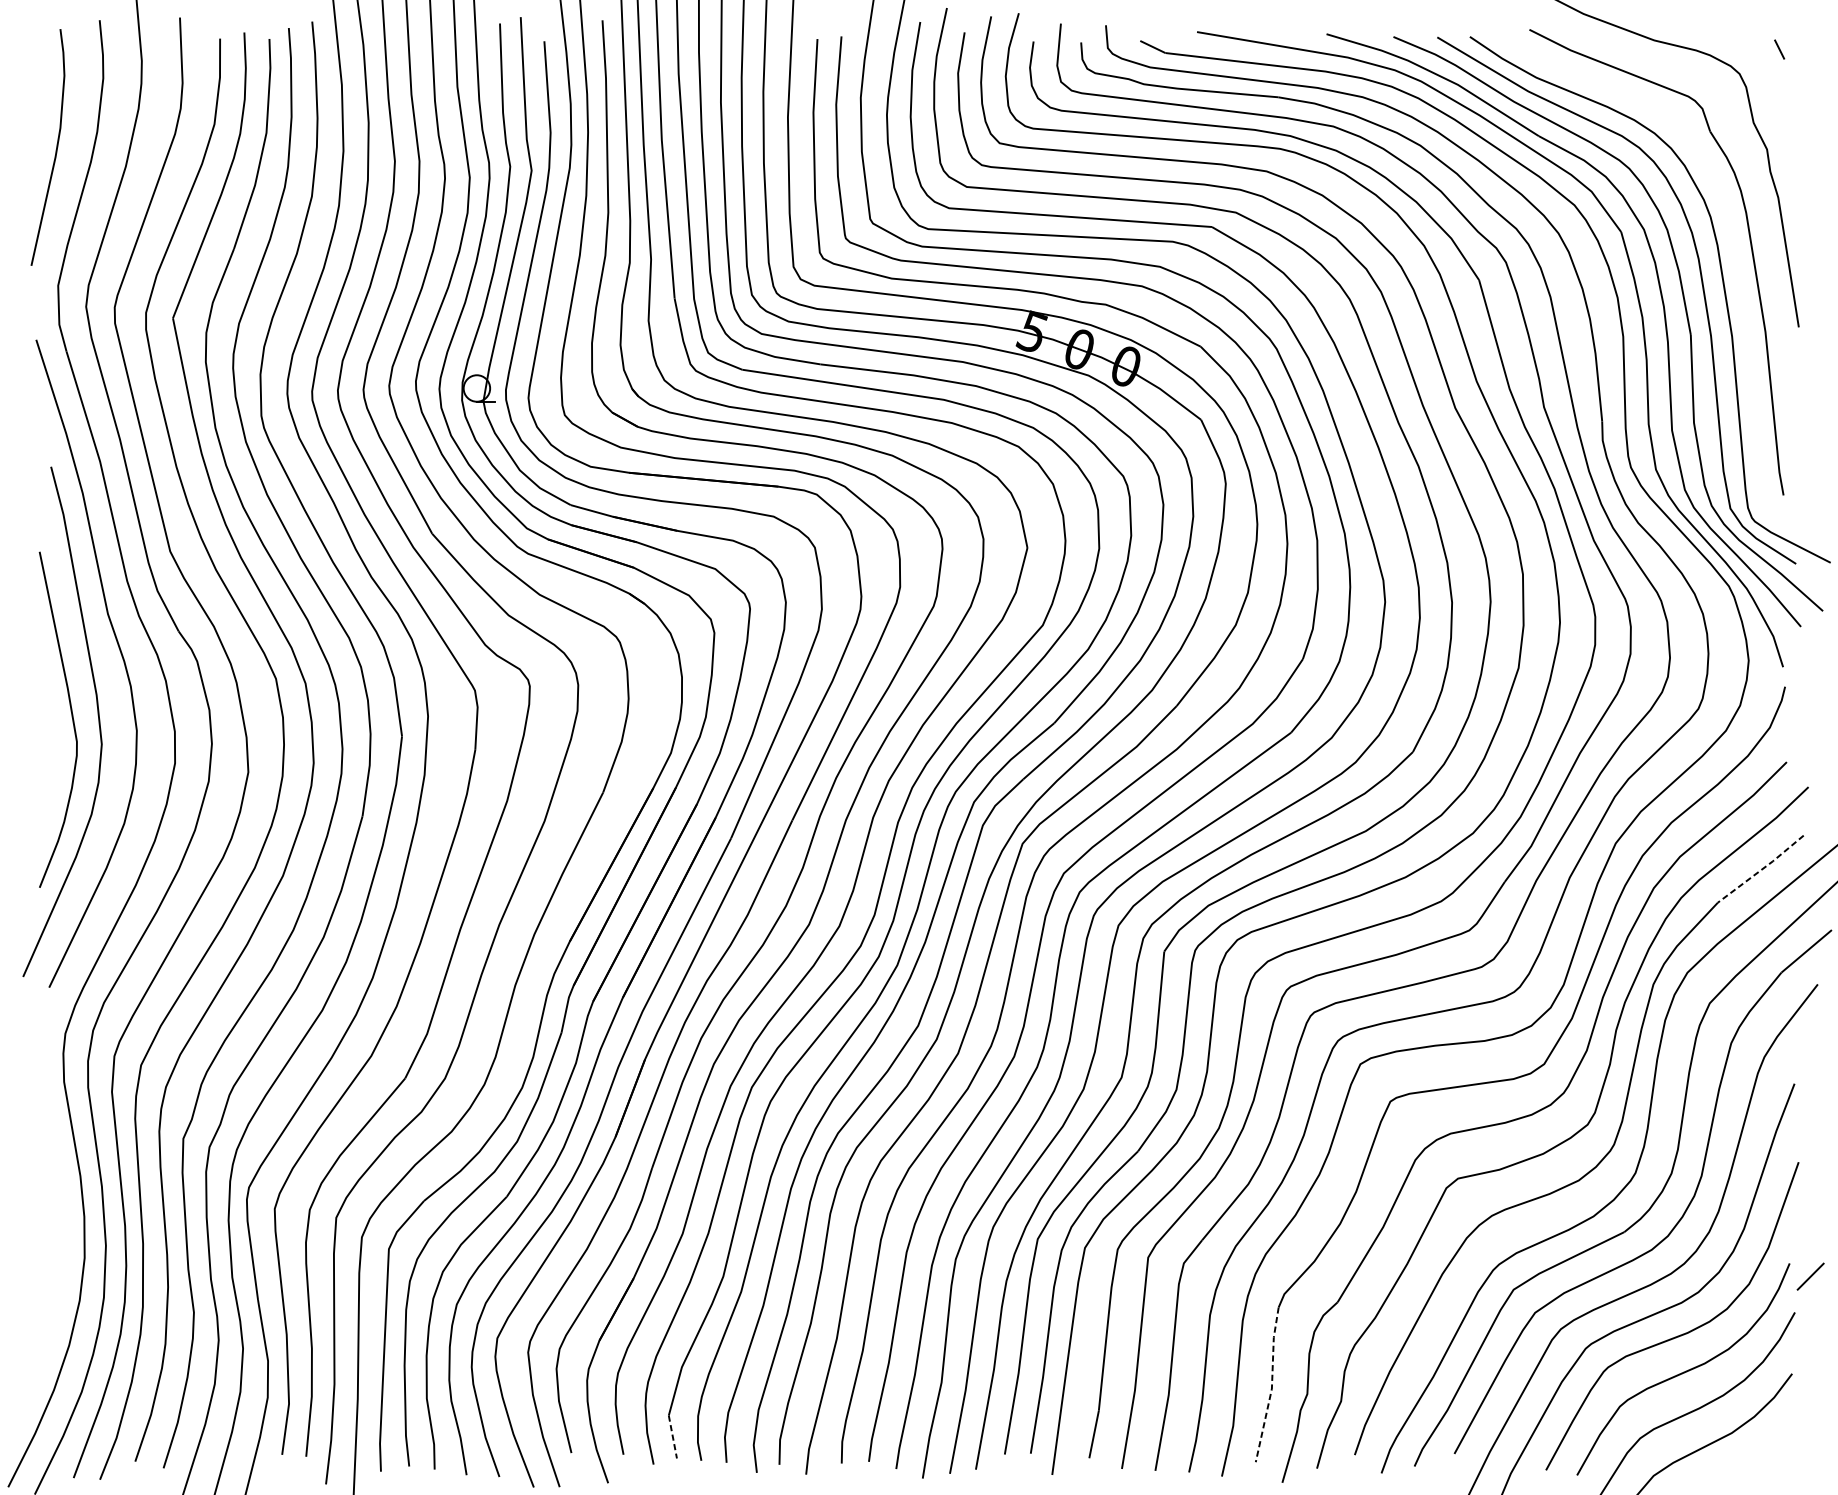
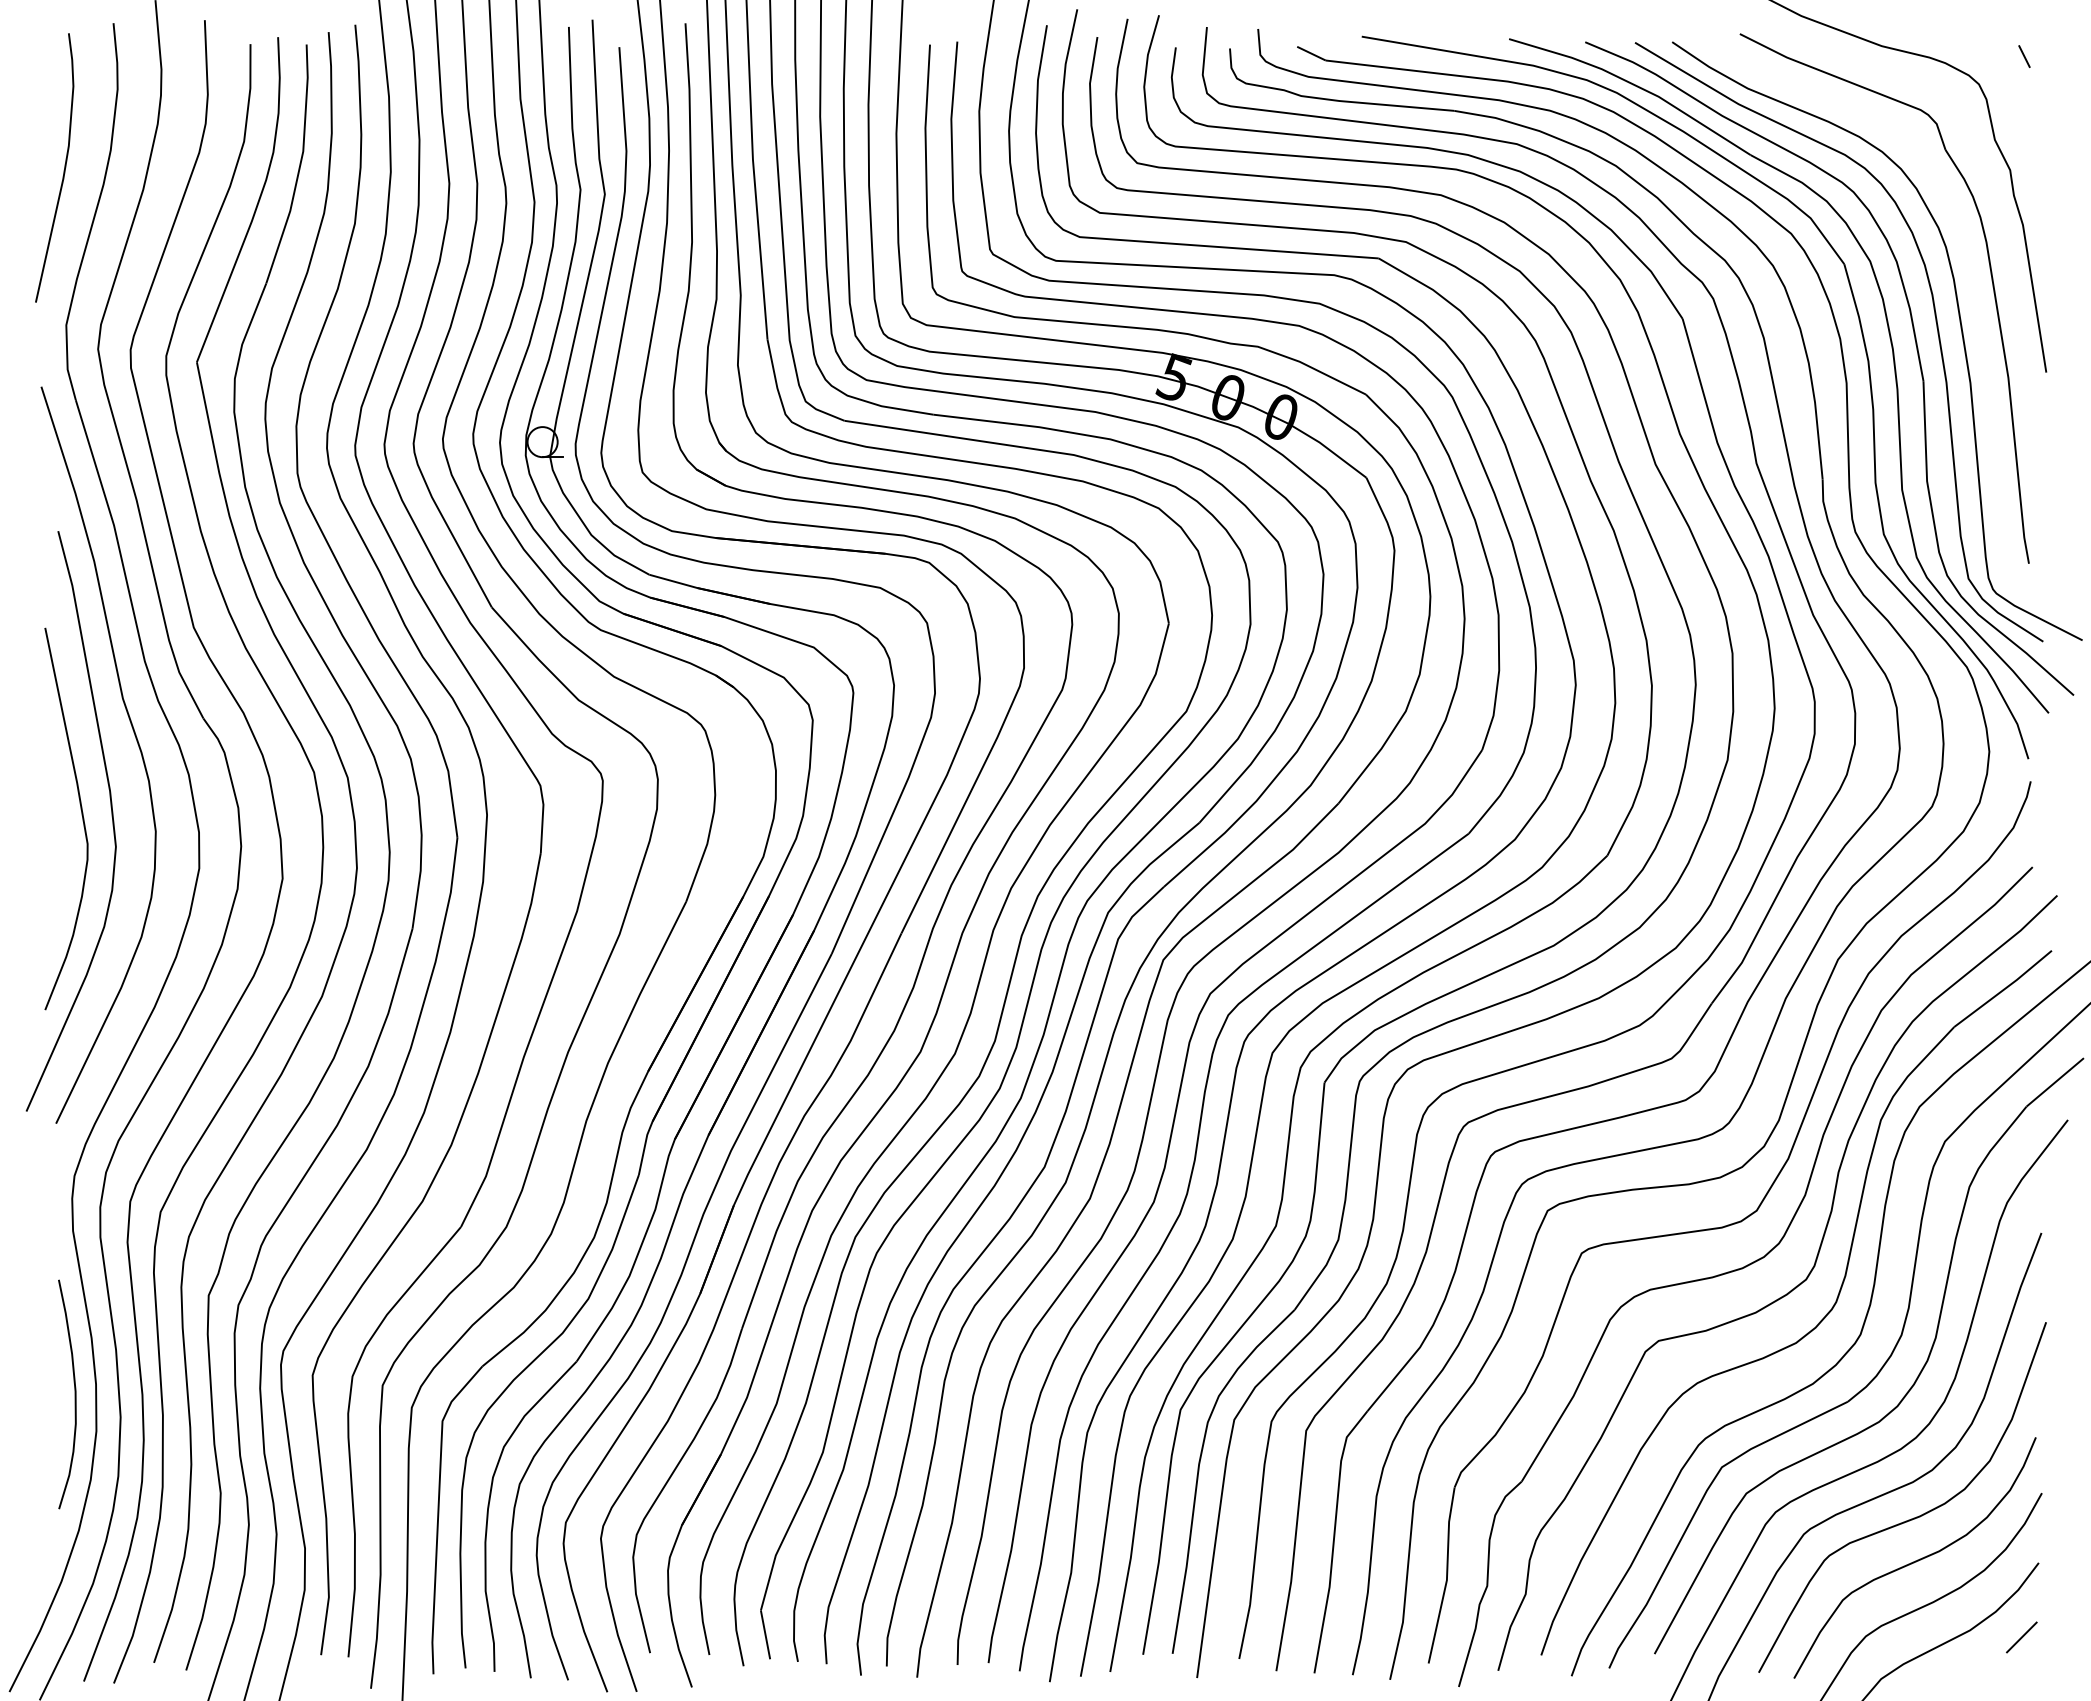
line: (1762, 869) -> (2004, 989), dashed -> solid
curve: (65, 1225) -> (74, 1394), added
line: (1810, 1276) -> (2021, 1637), moved
line: (1272, 1385) -> (1447, 1576), dashed -> solid
line: (672, 1436) -> (765, 1634), dashed -> solid

